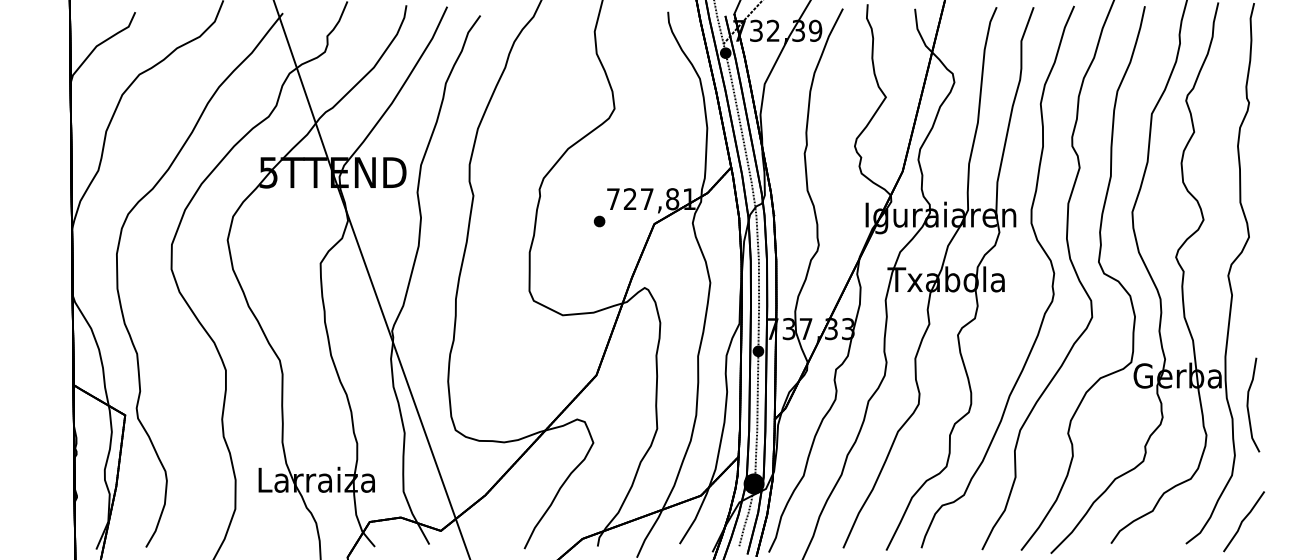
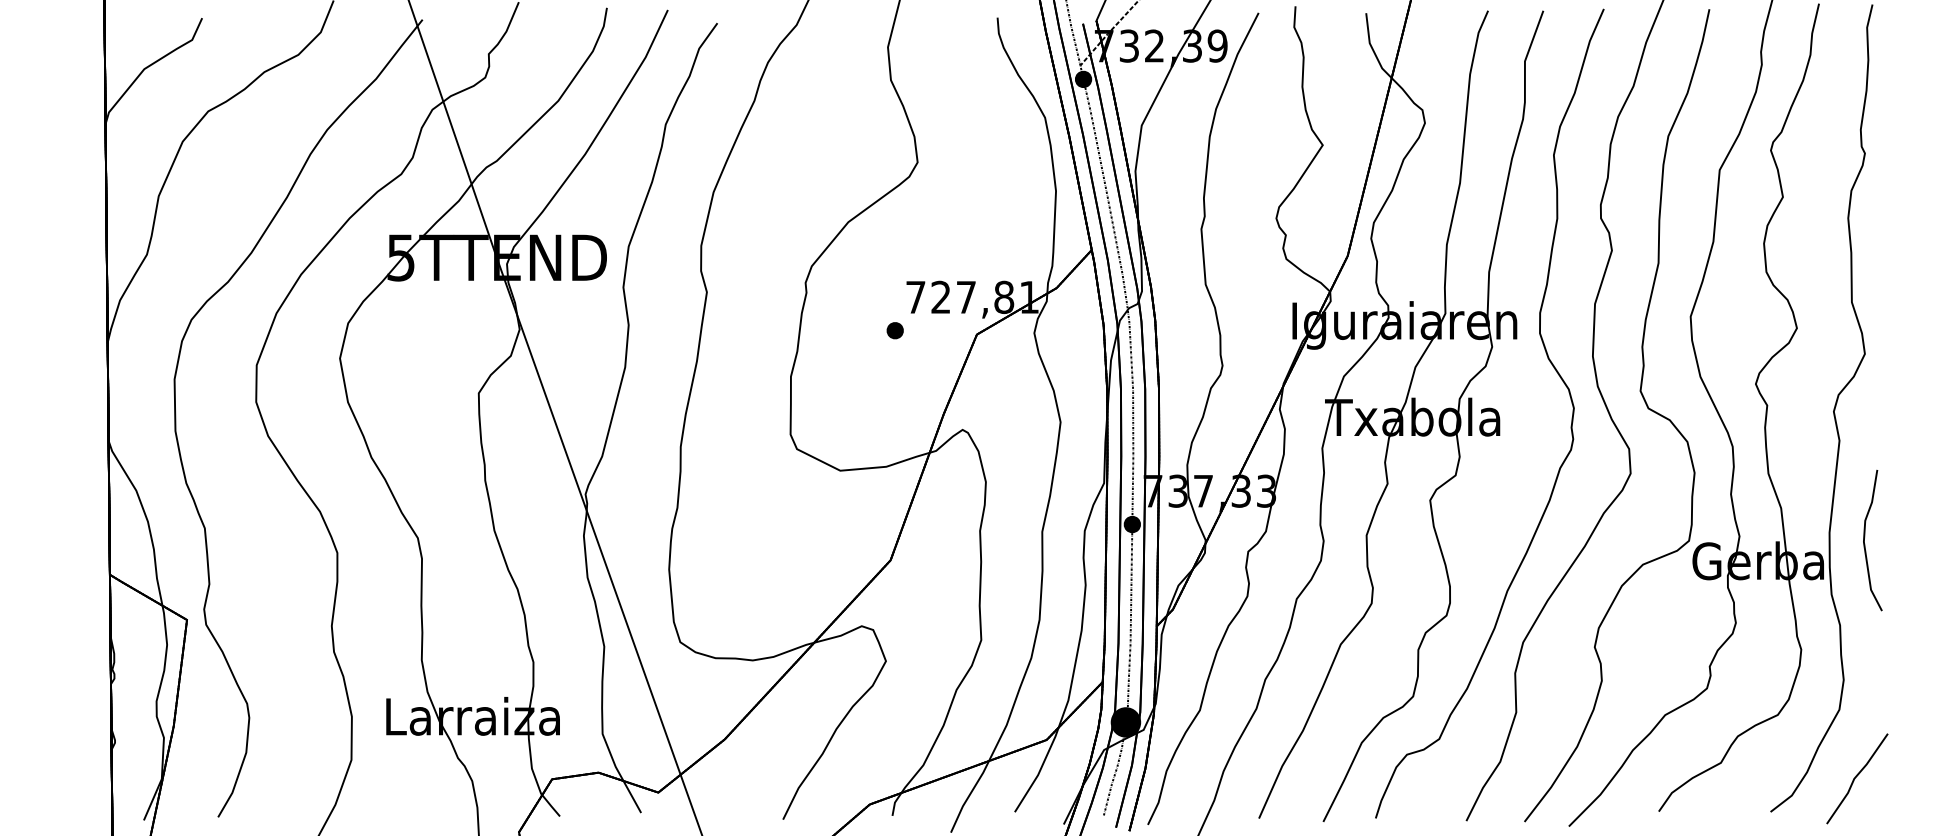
curve: (1248, 404) -> (1865, 539), moved

